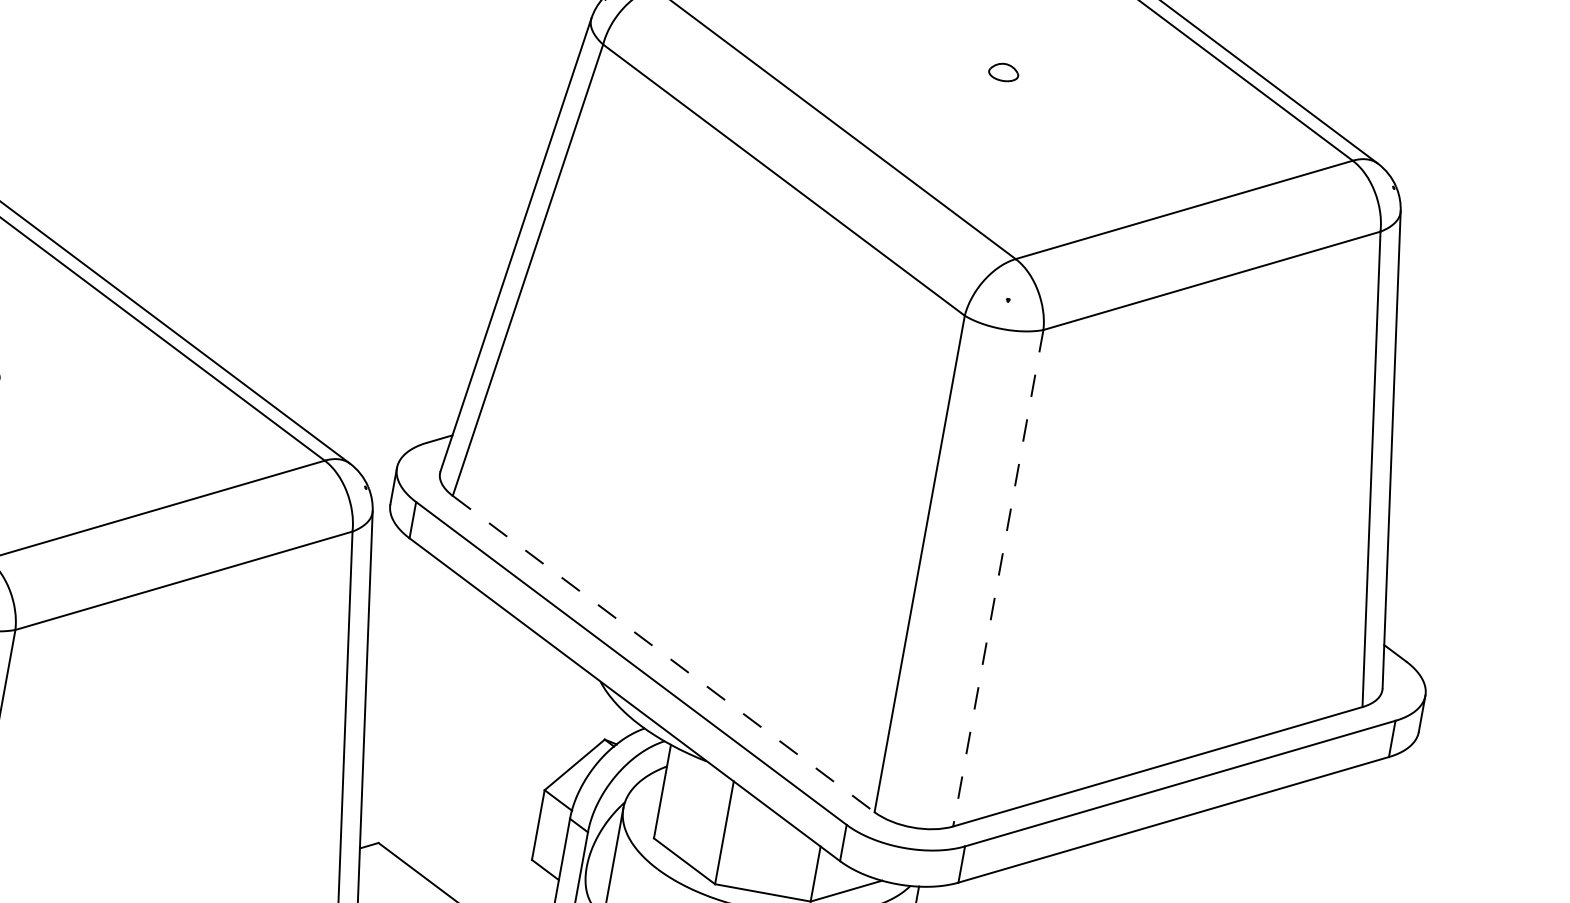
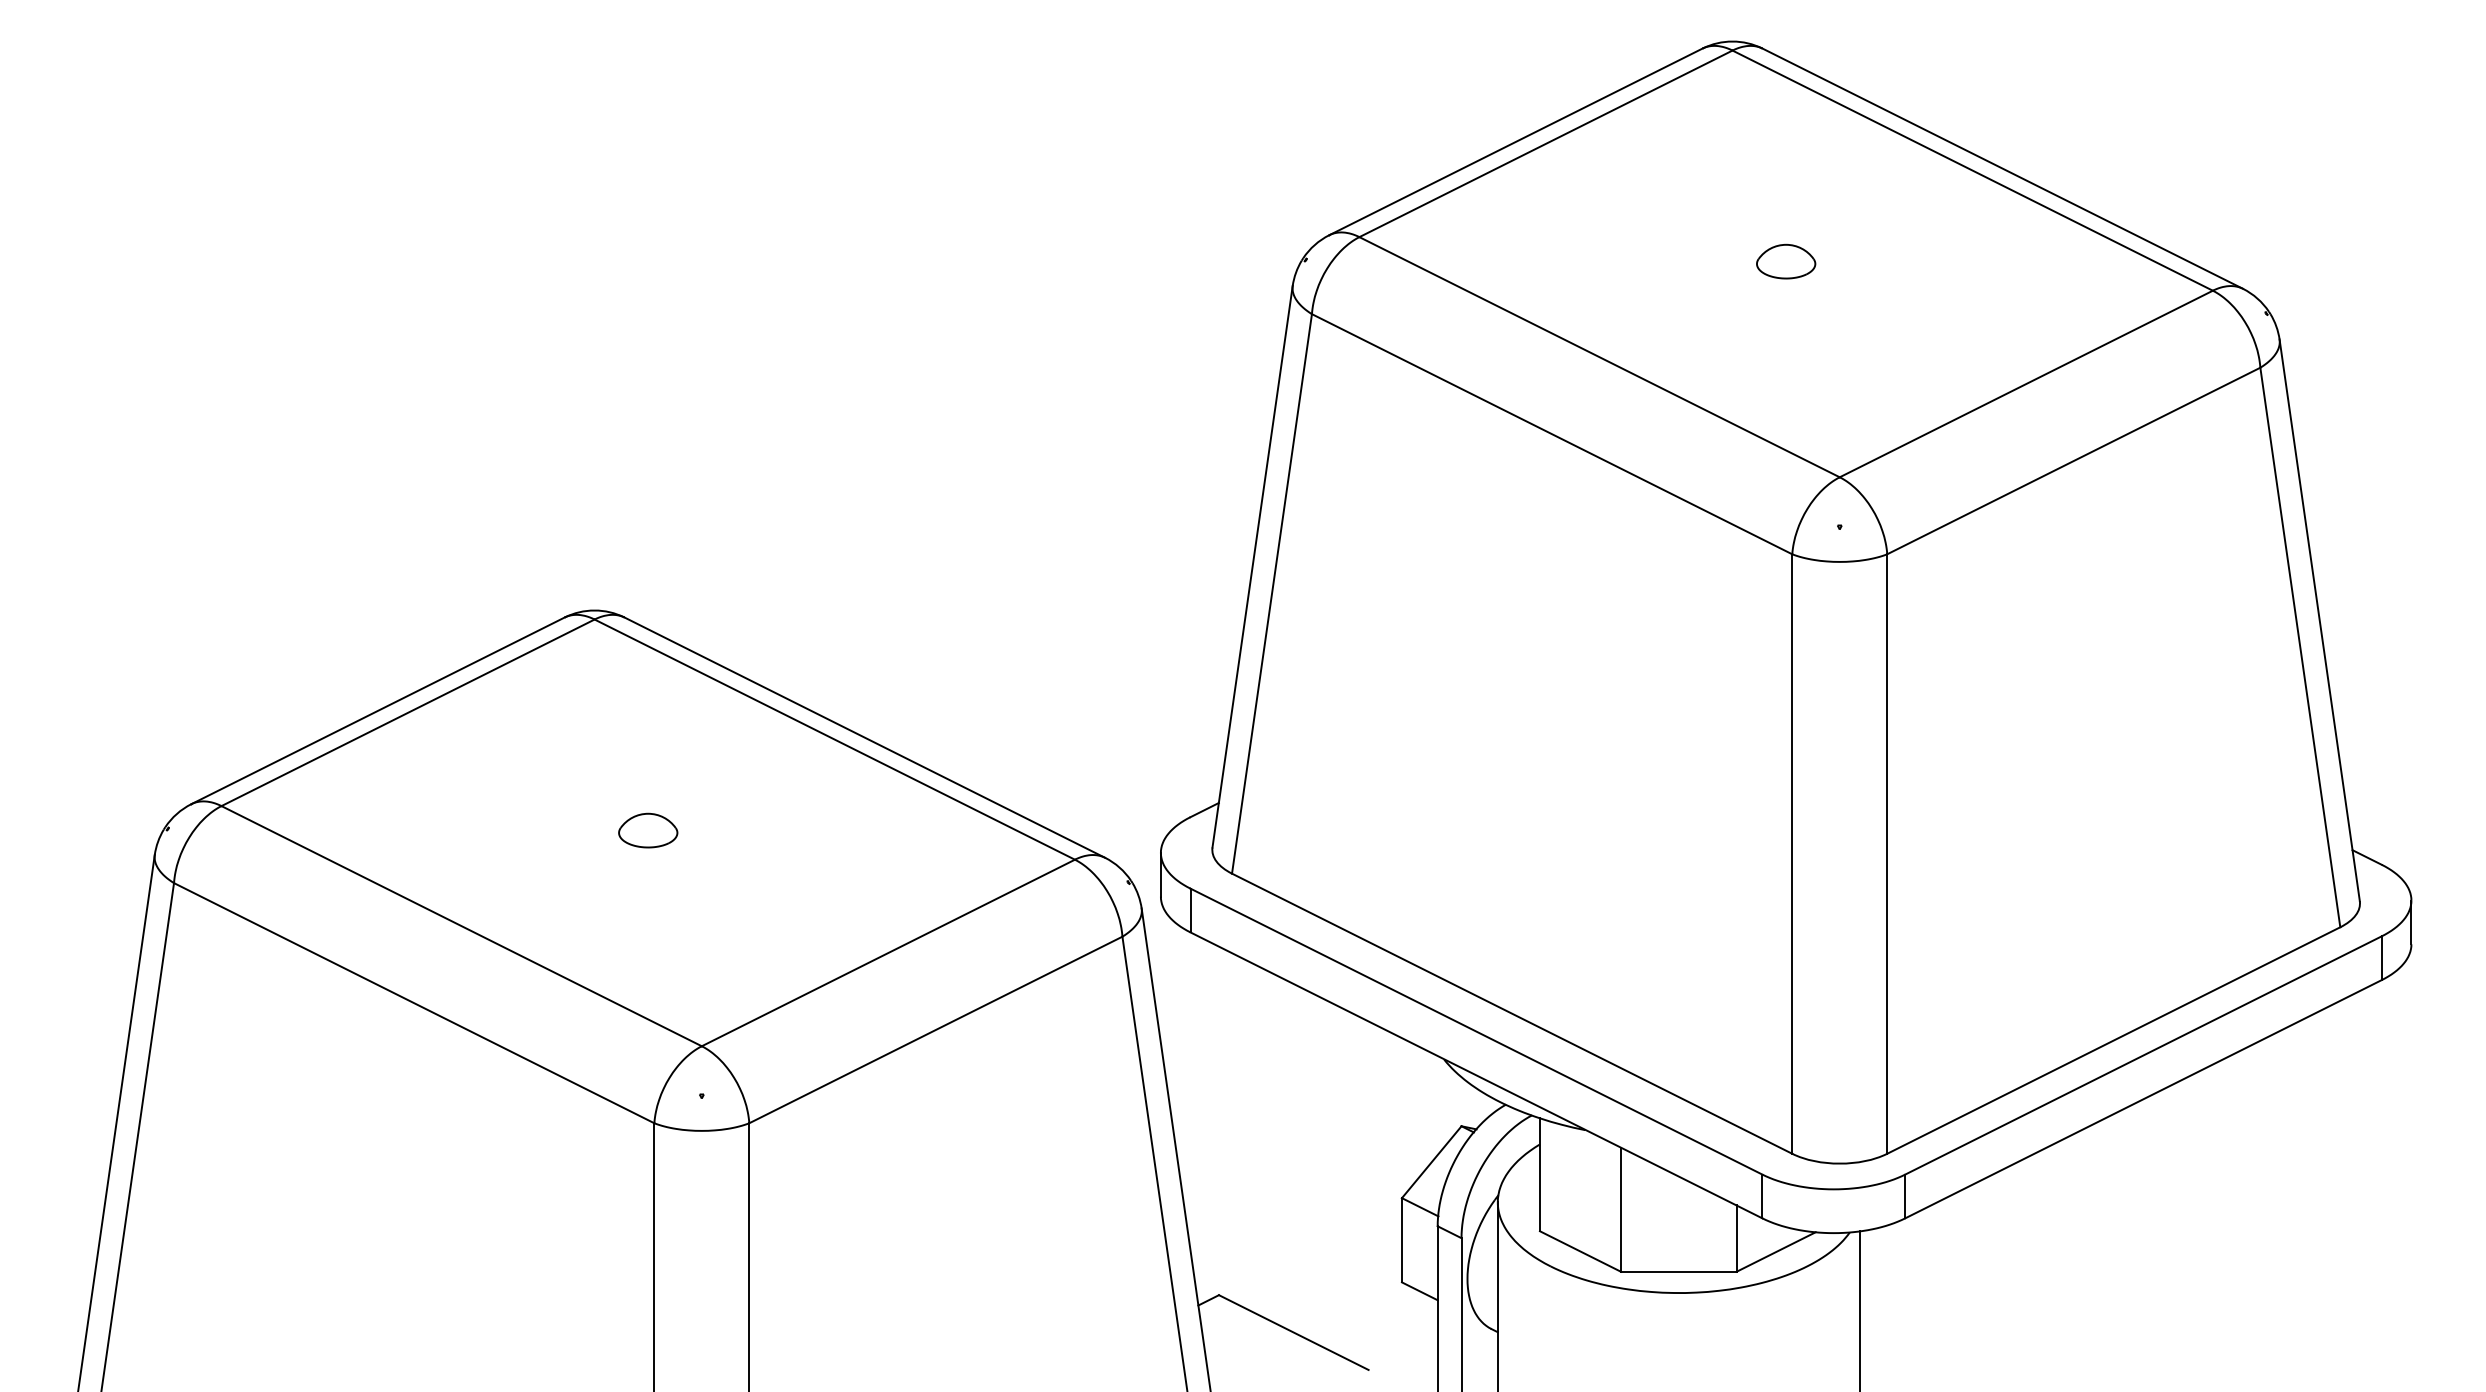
part: (1004, 72) -> (1786, 261), size x1.67
line: (998, 578) -> (1887, 854), dashed -> solid
line: (664, 653) -> (1512, 1013), dashed -> solid

